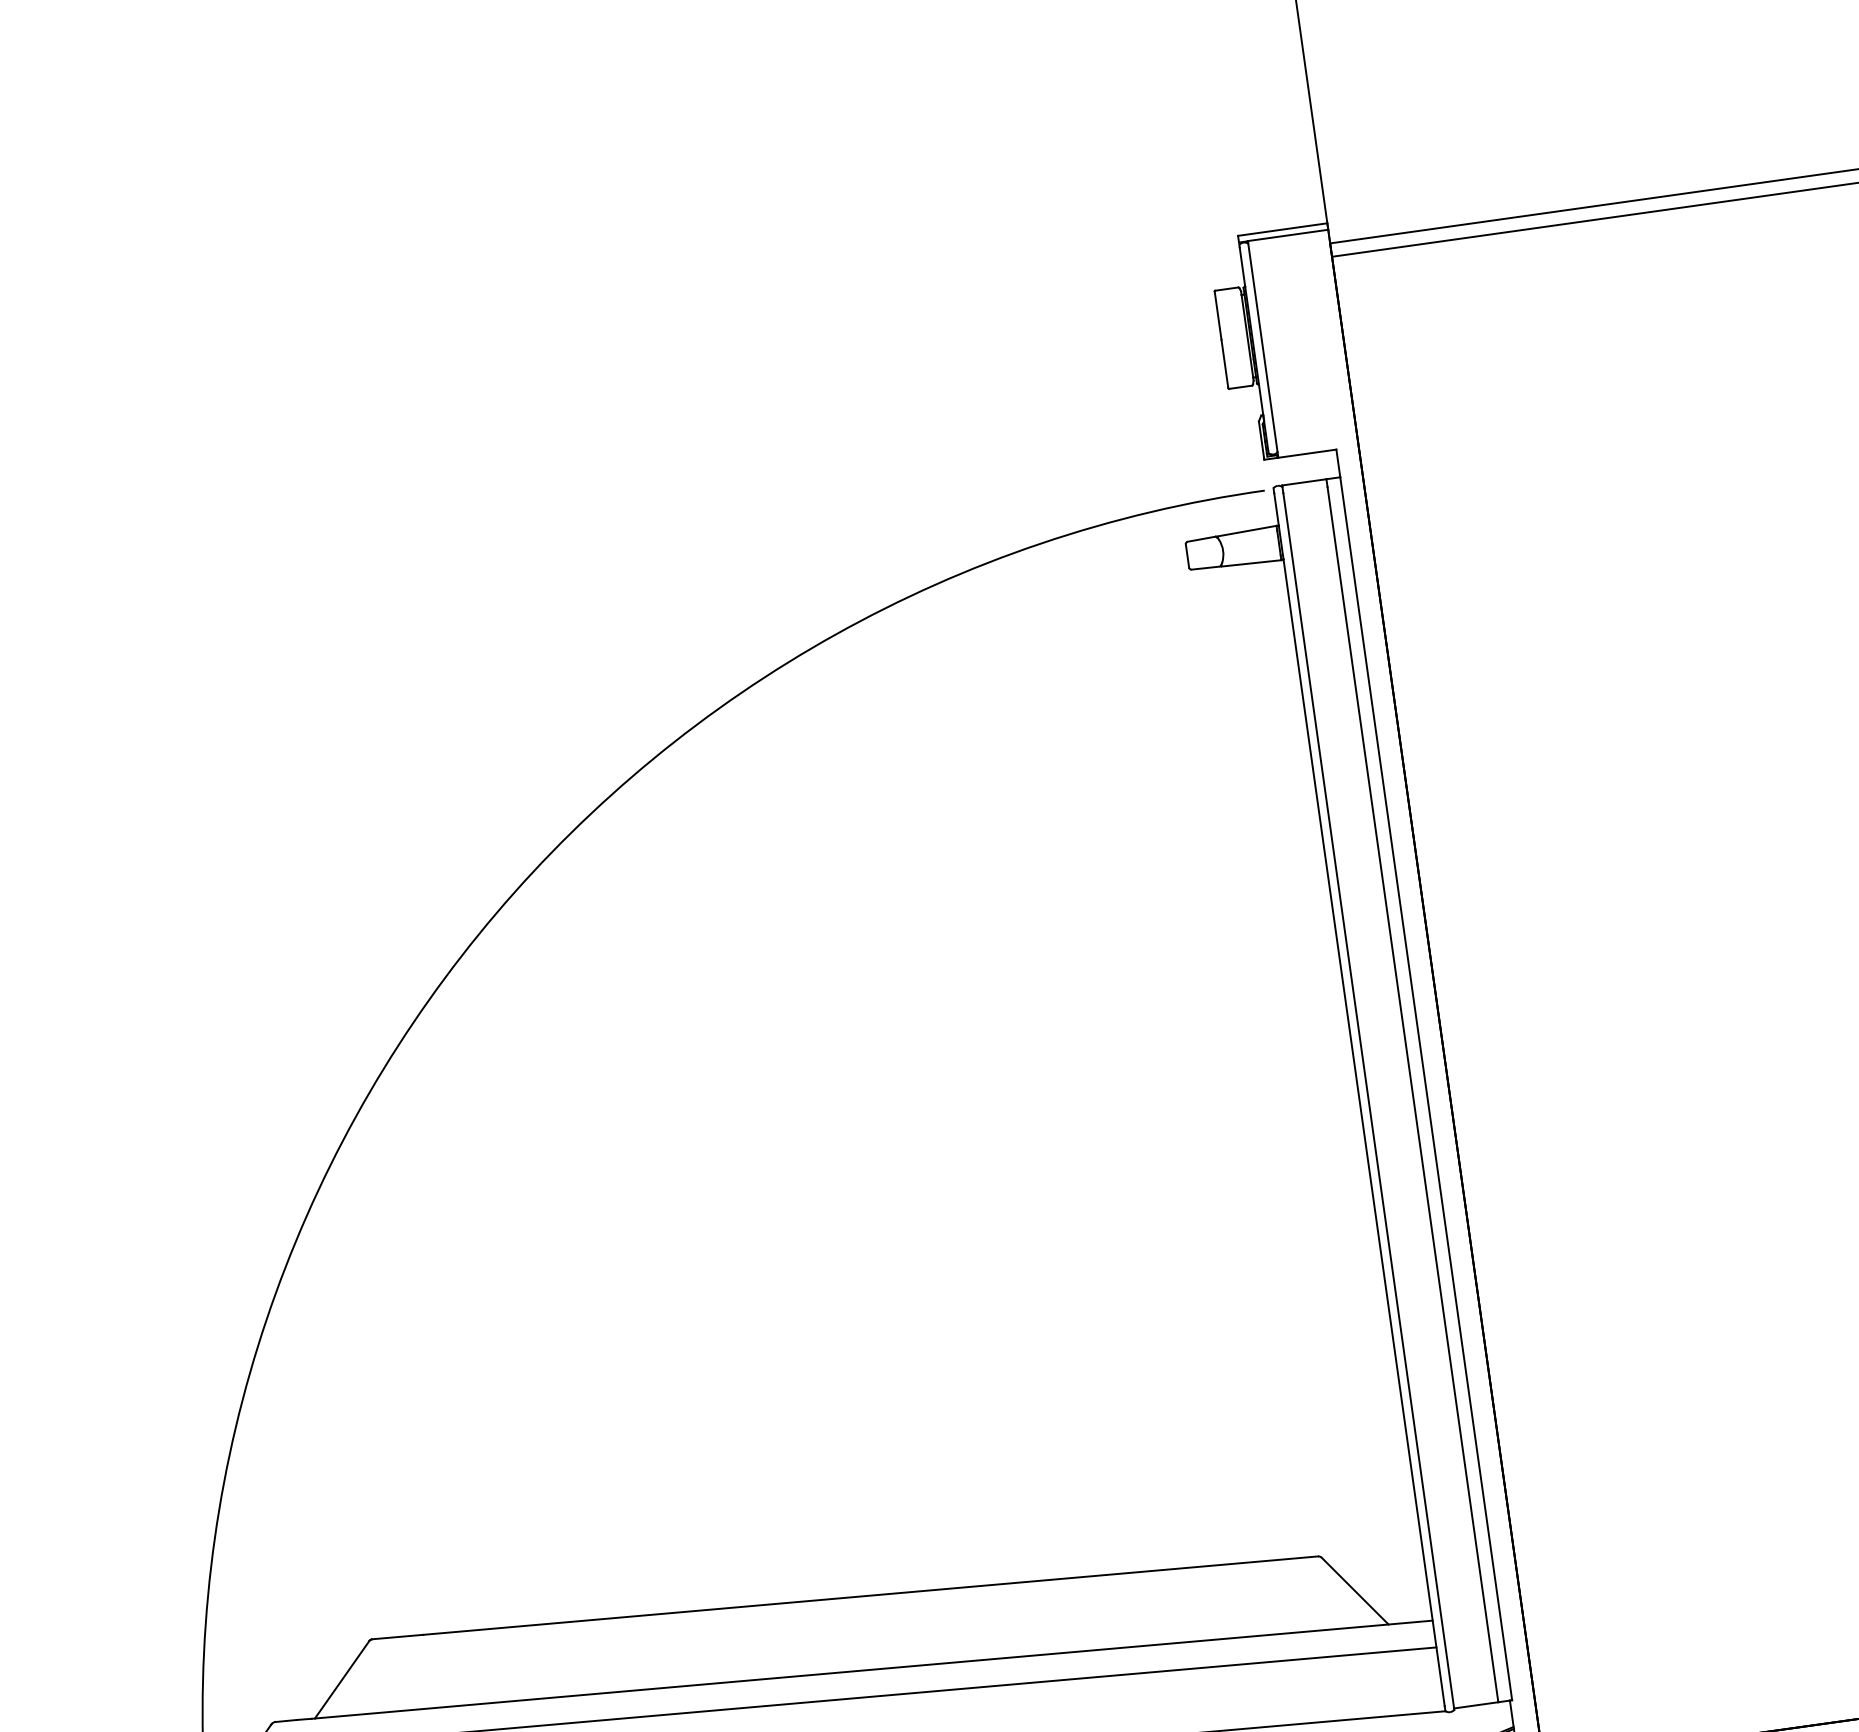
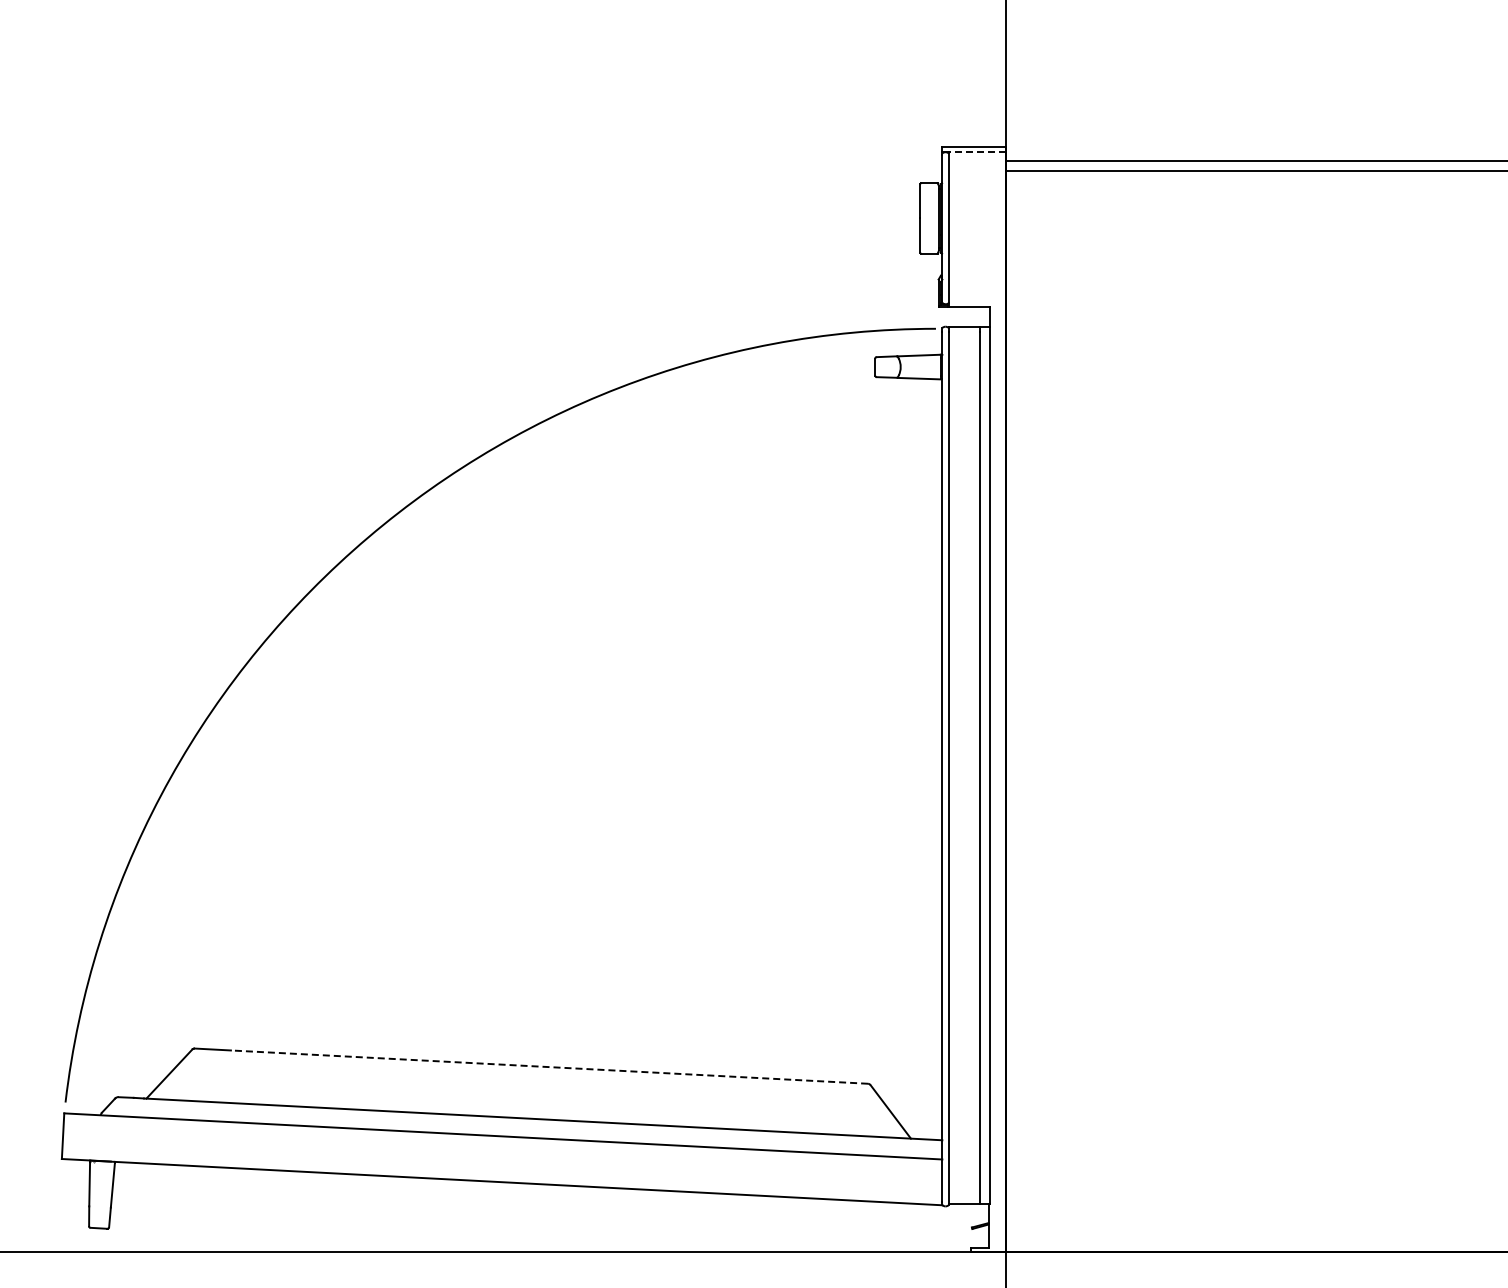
line: (1287, 235) -> (977, 151), solid -> dashed
line: (870, 1596) -> (549, 1067), solid -> dashed

